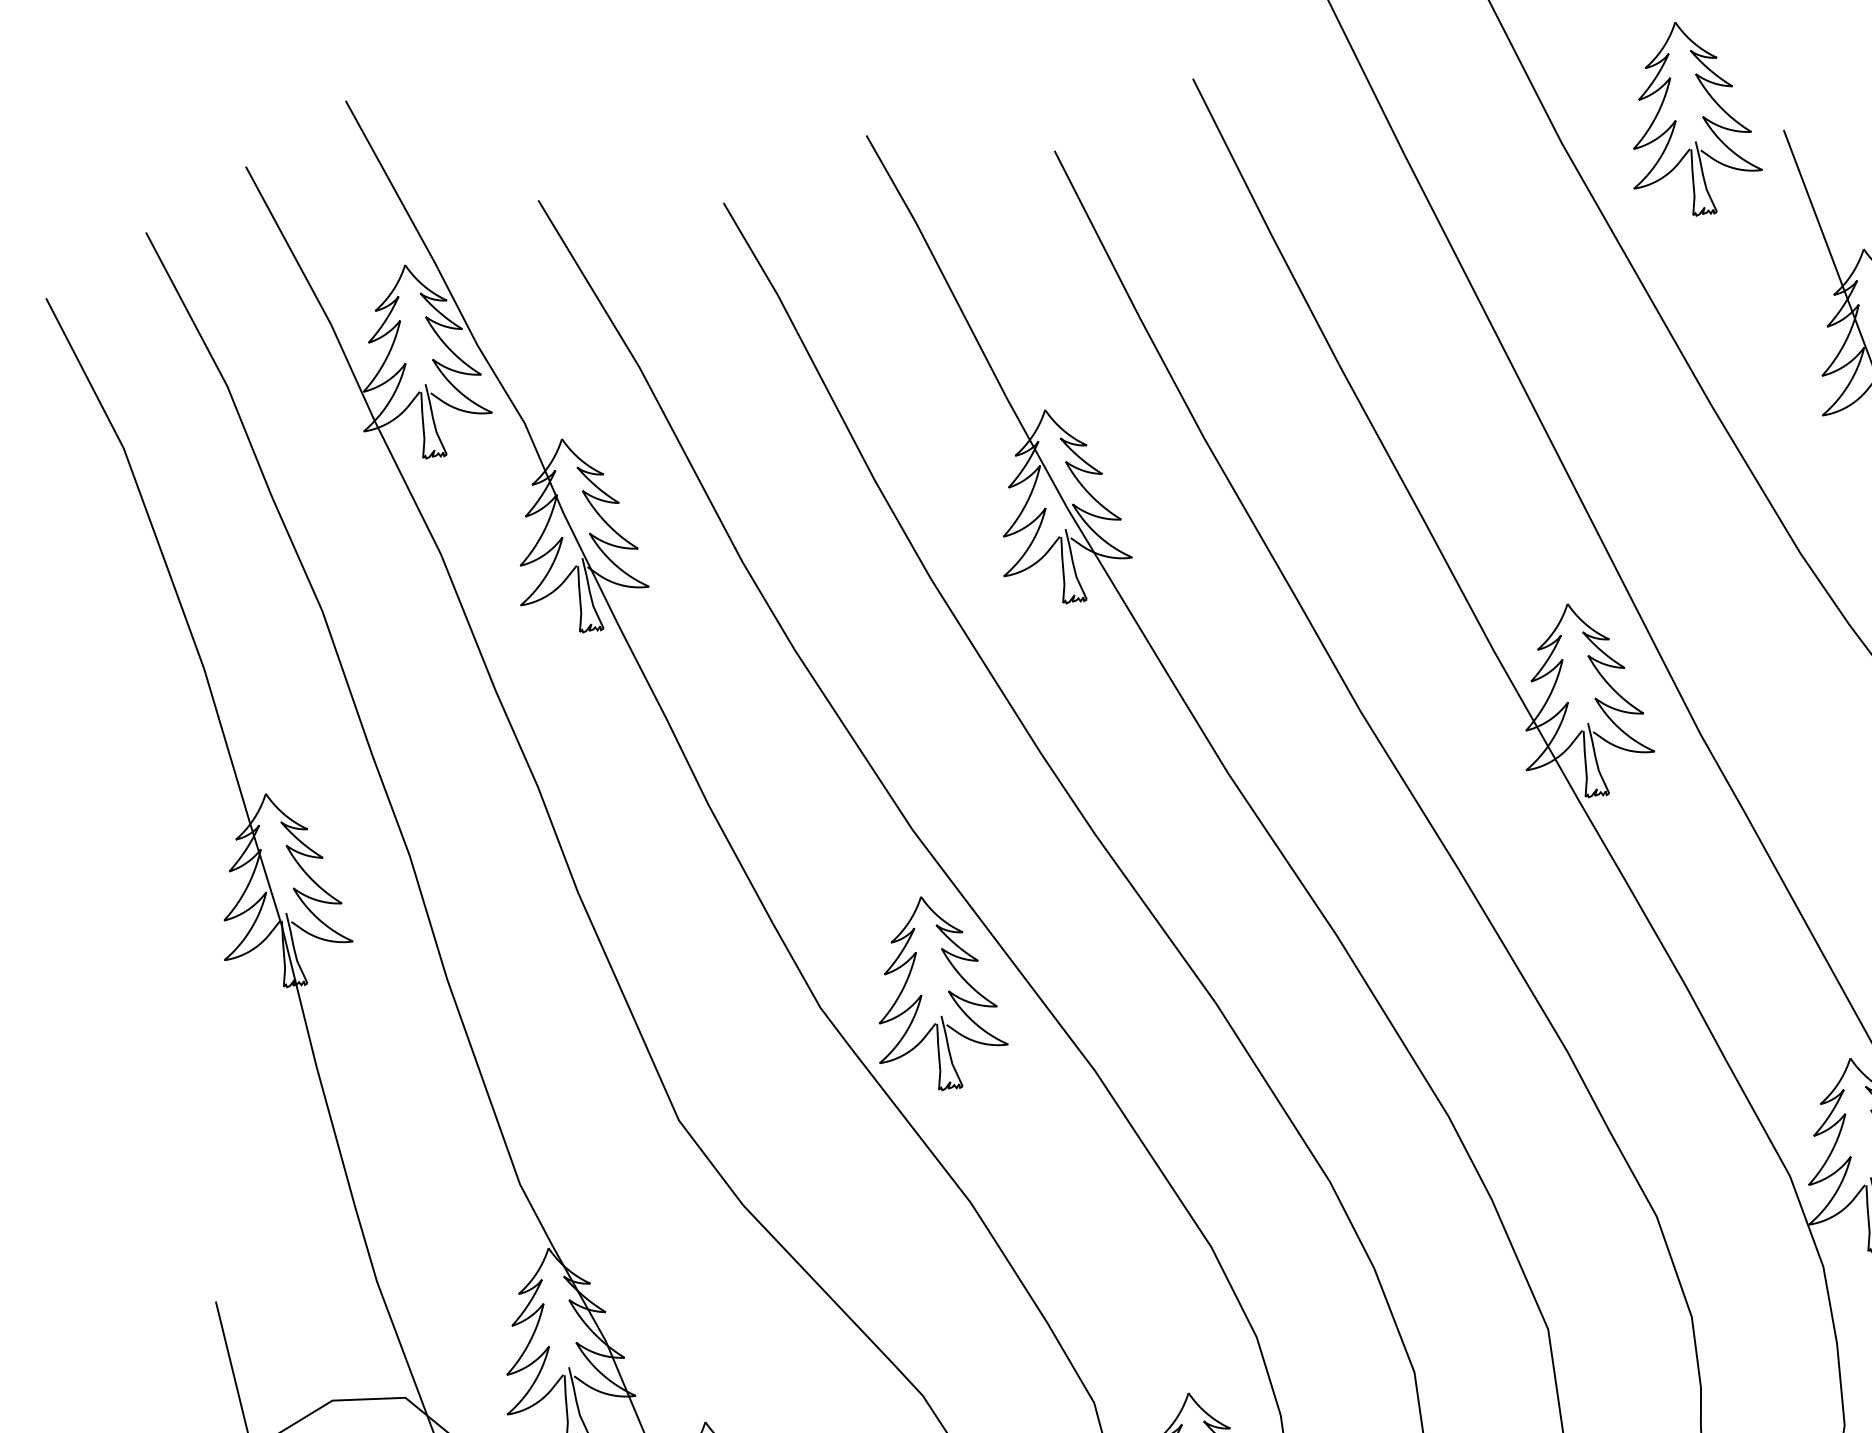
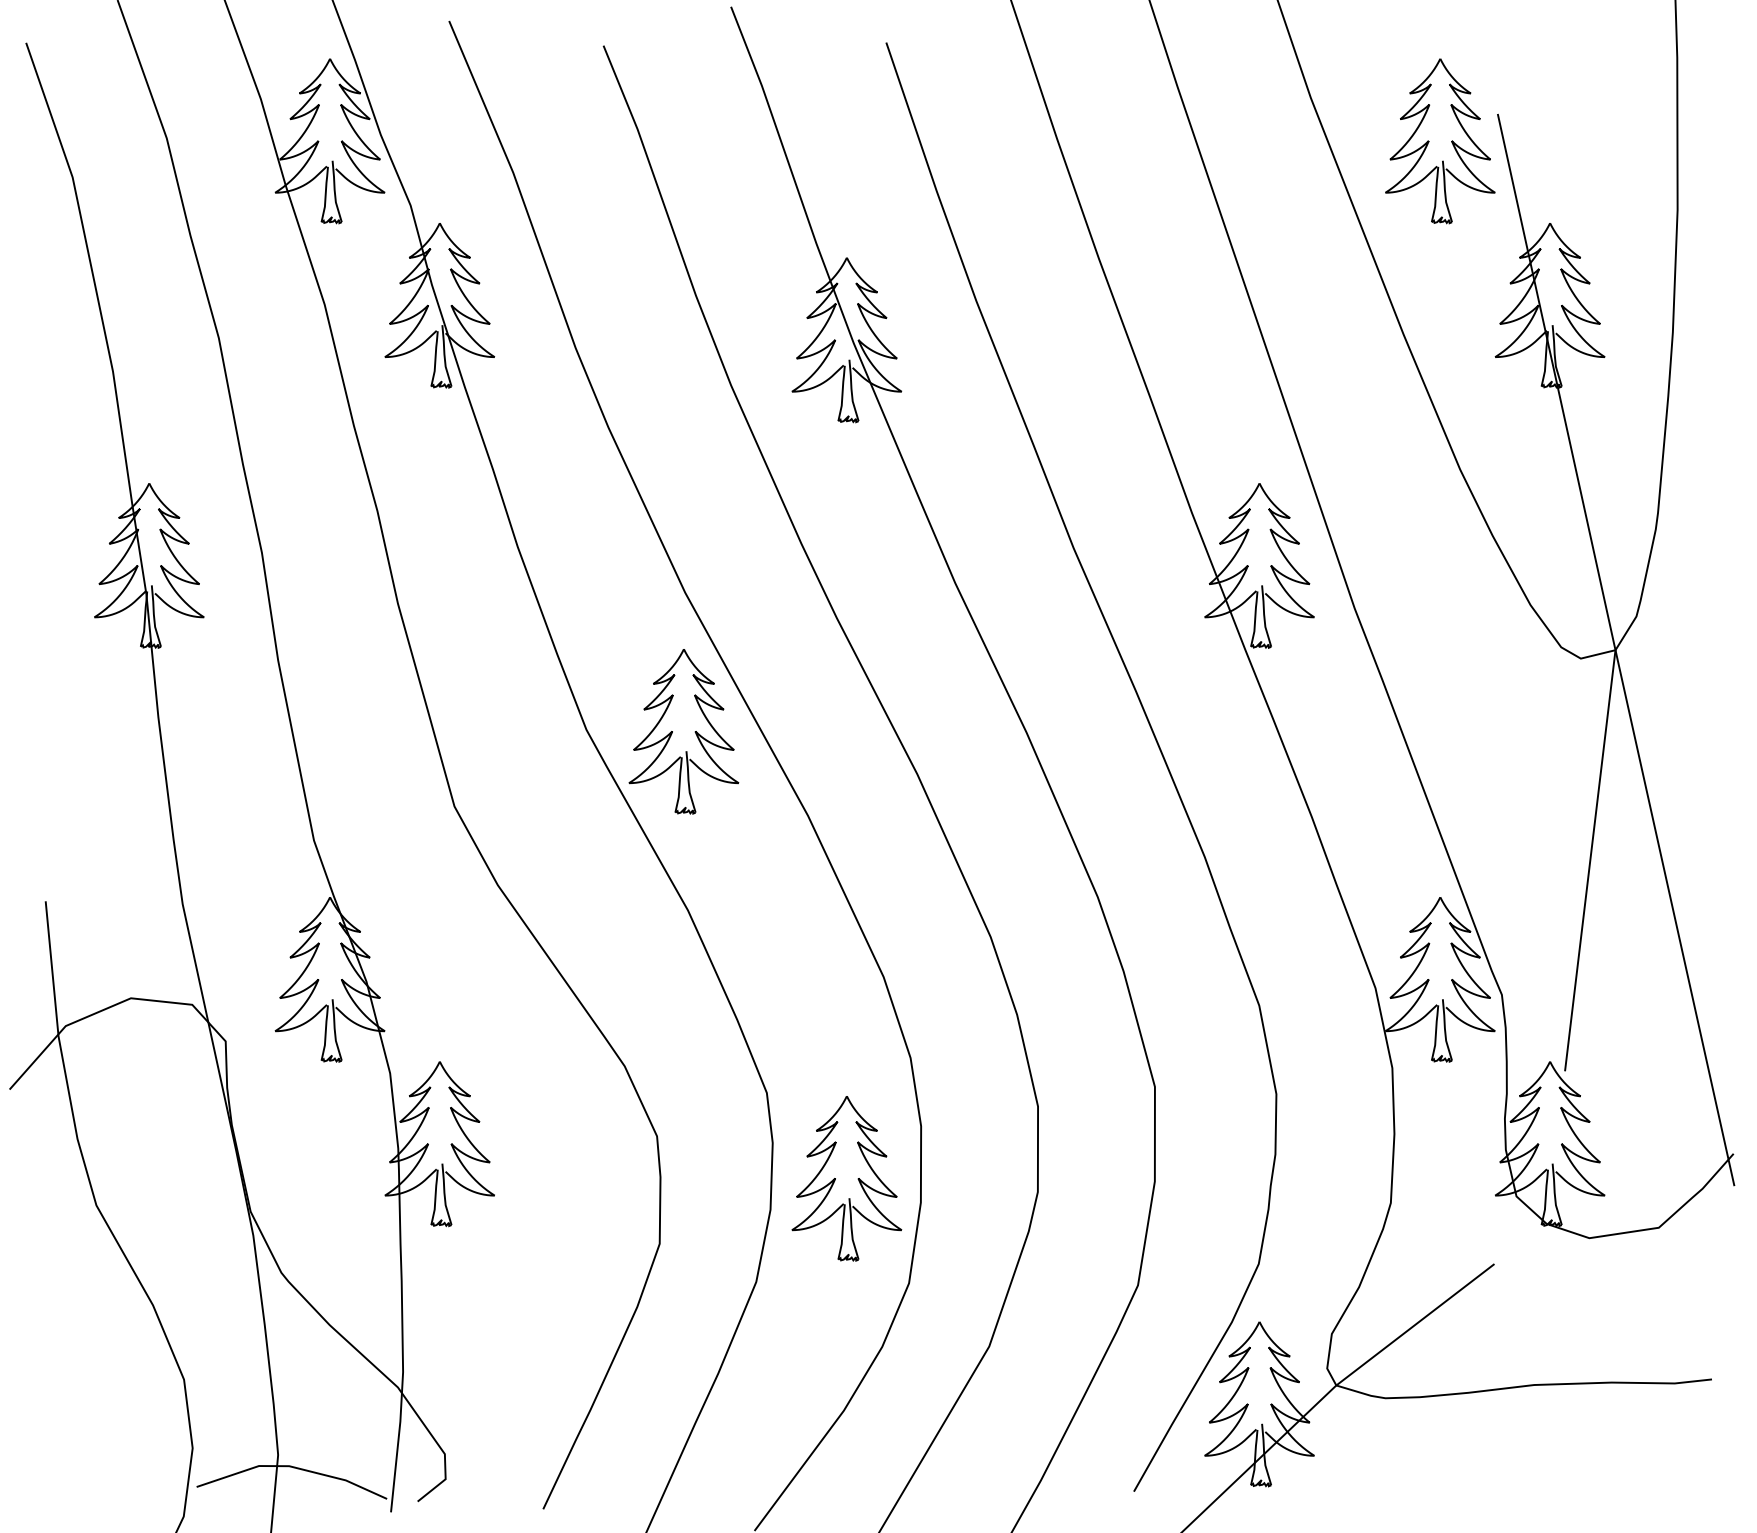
part: (1689, 119) -> (1440, 141), moved

